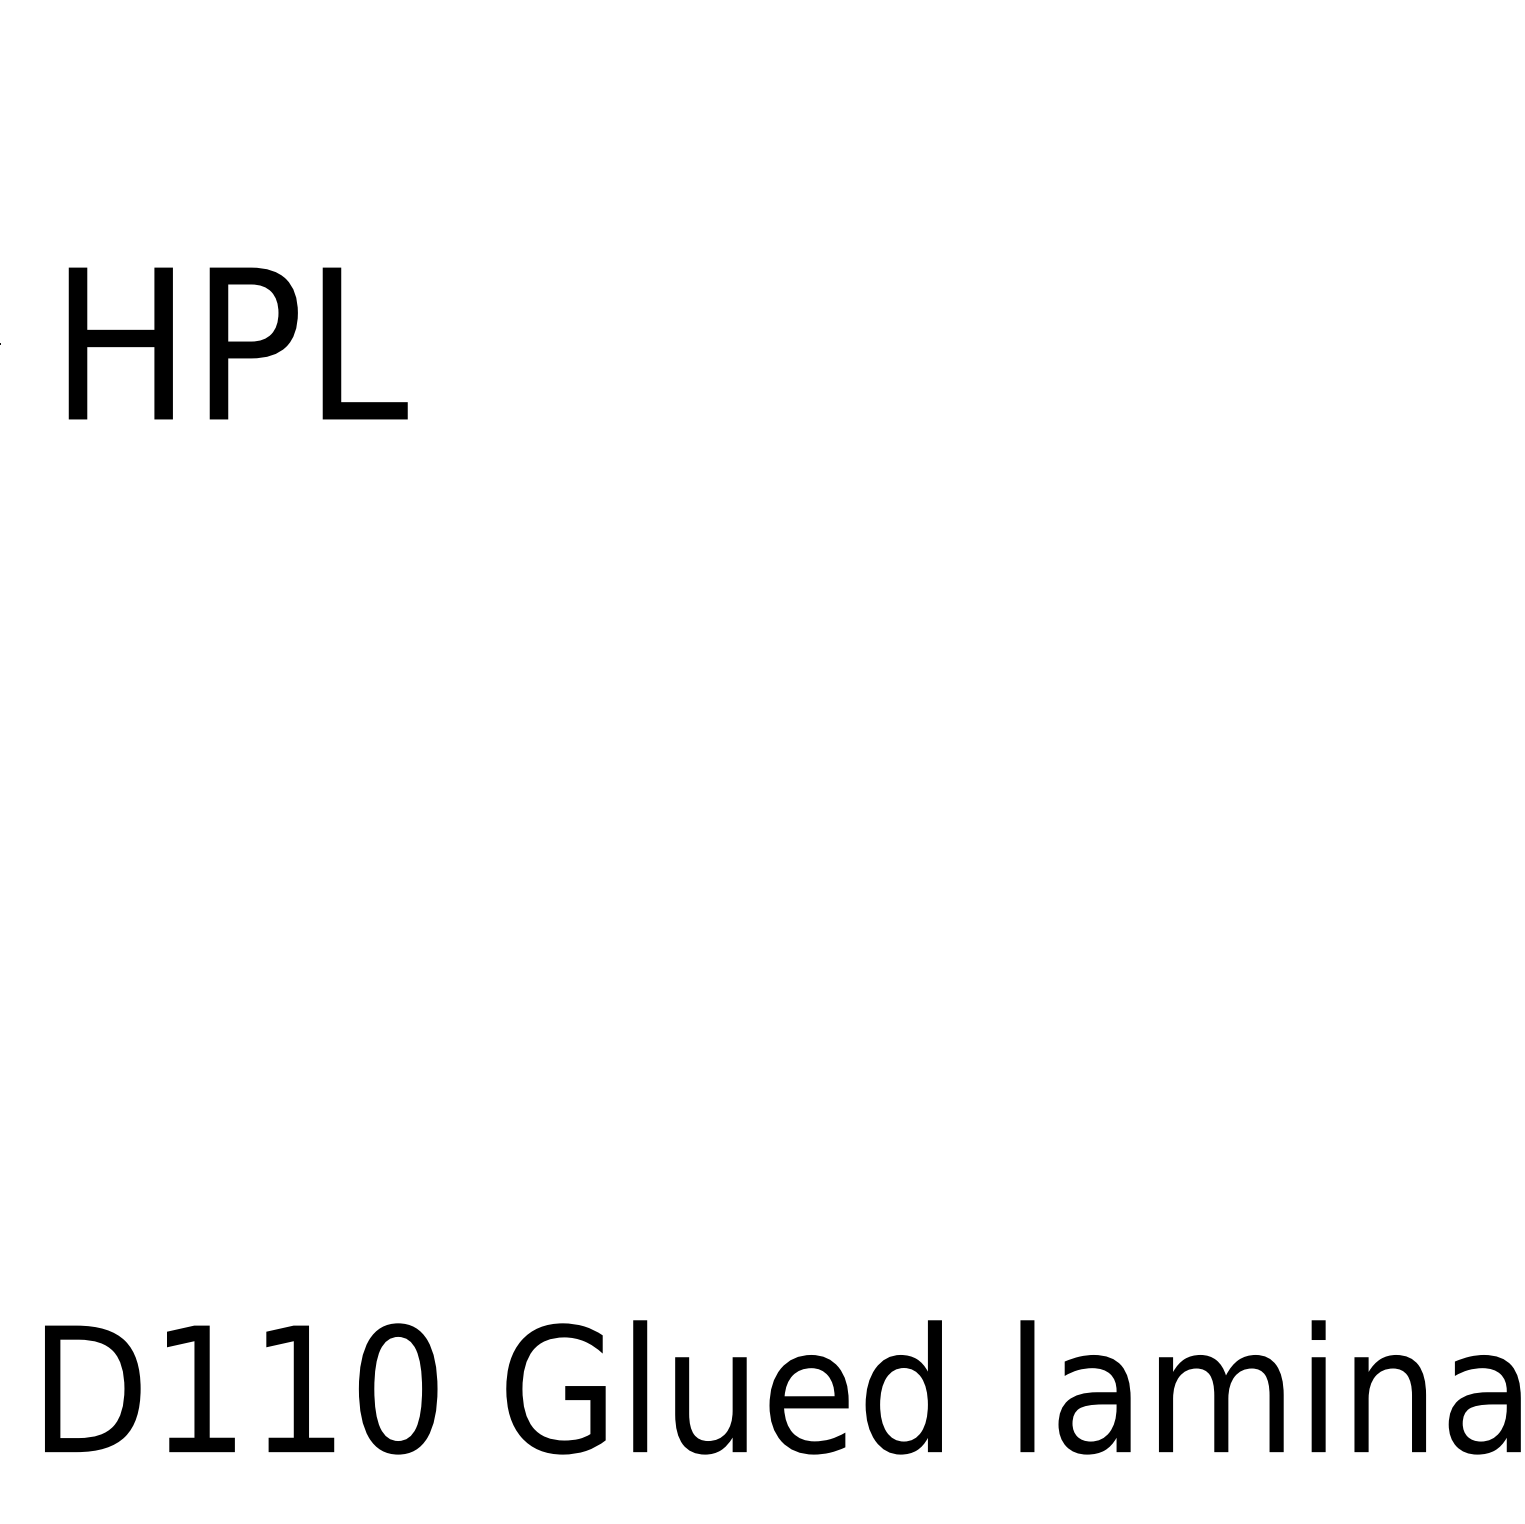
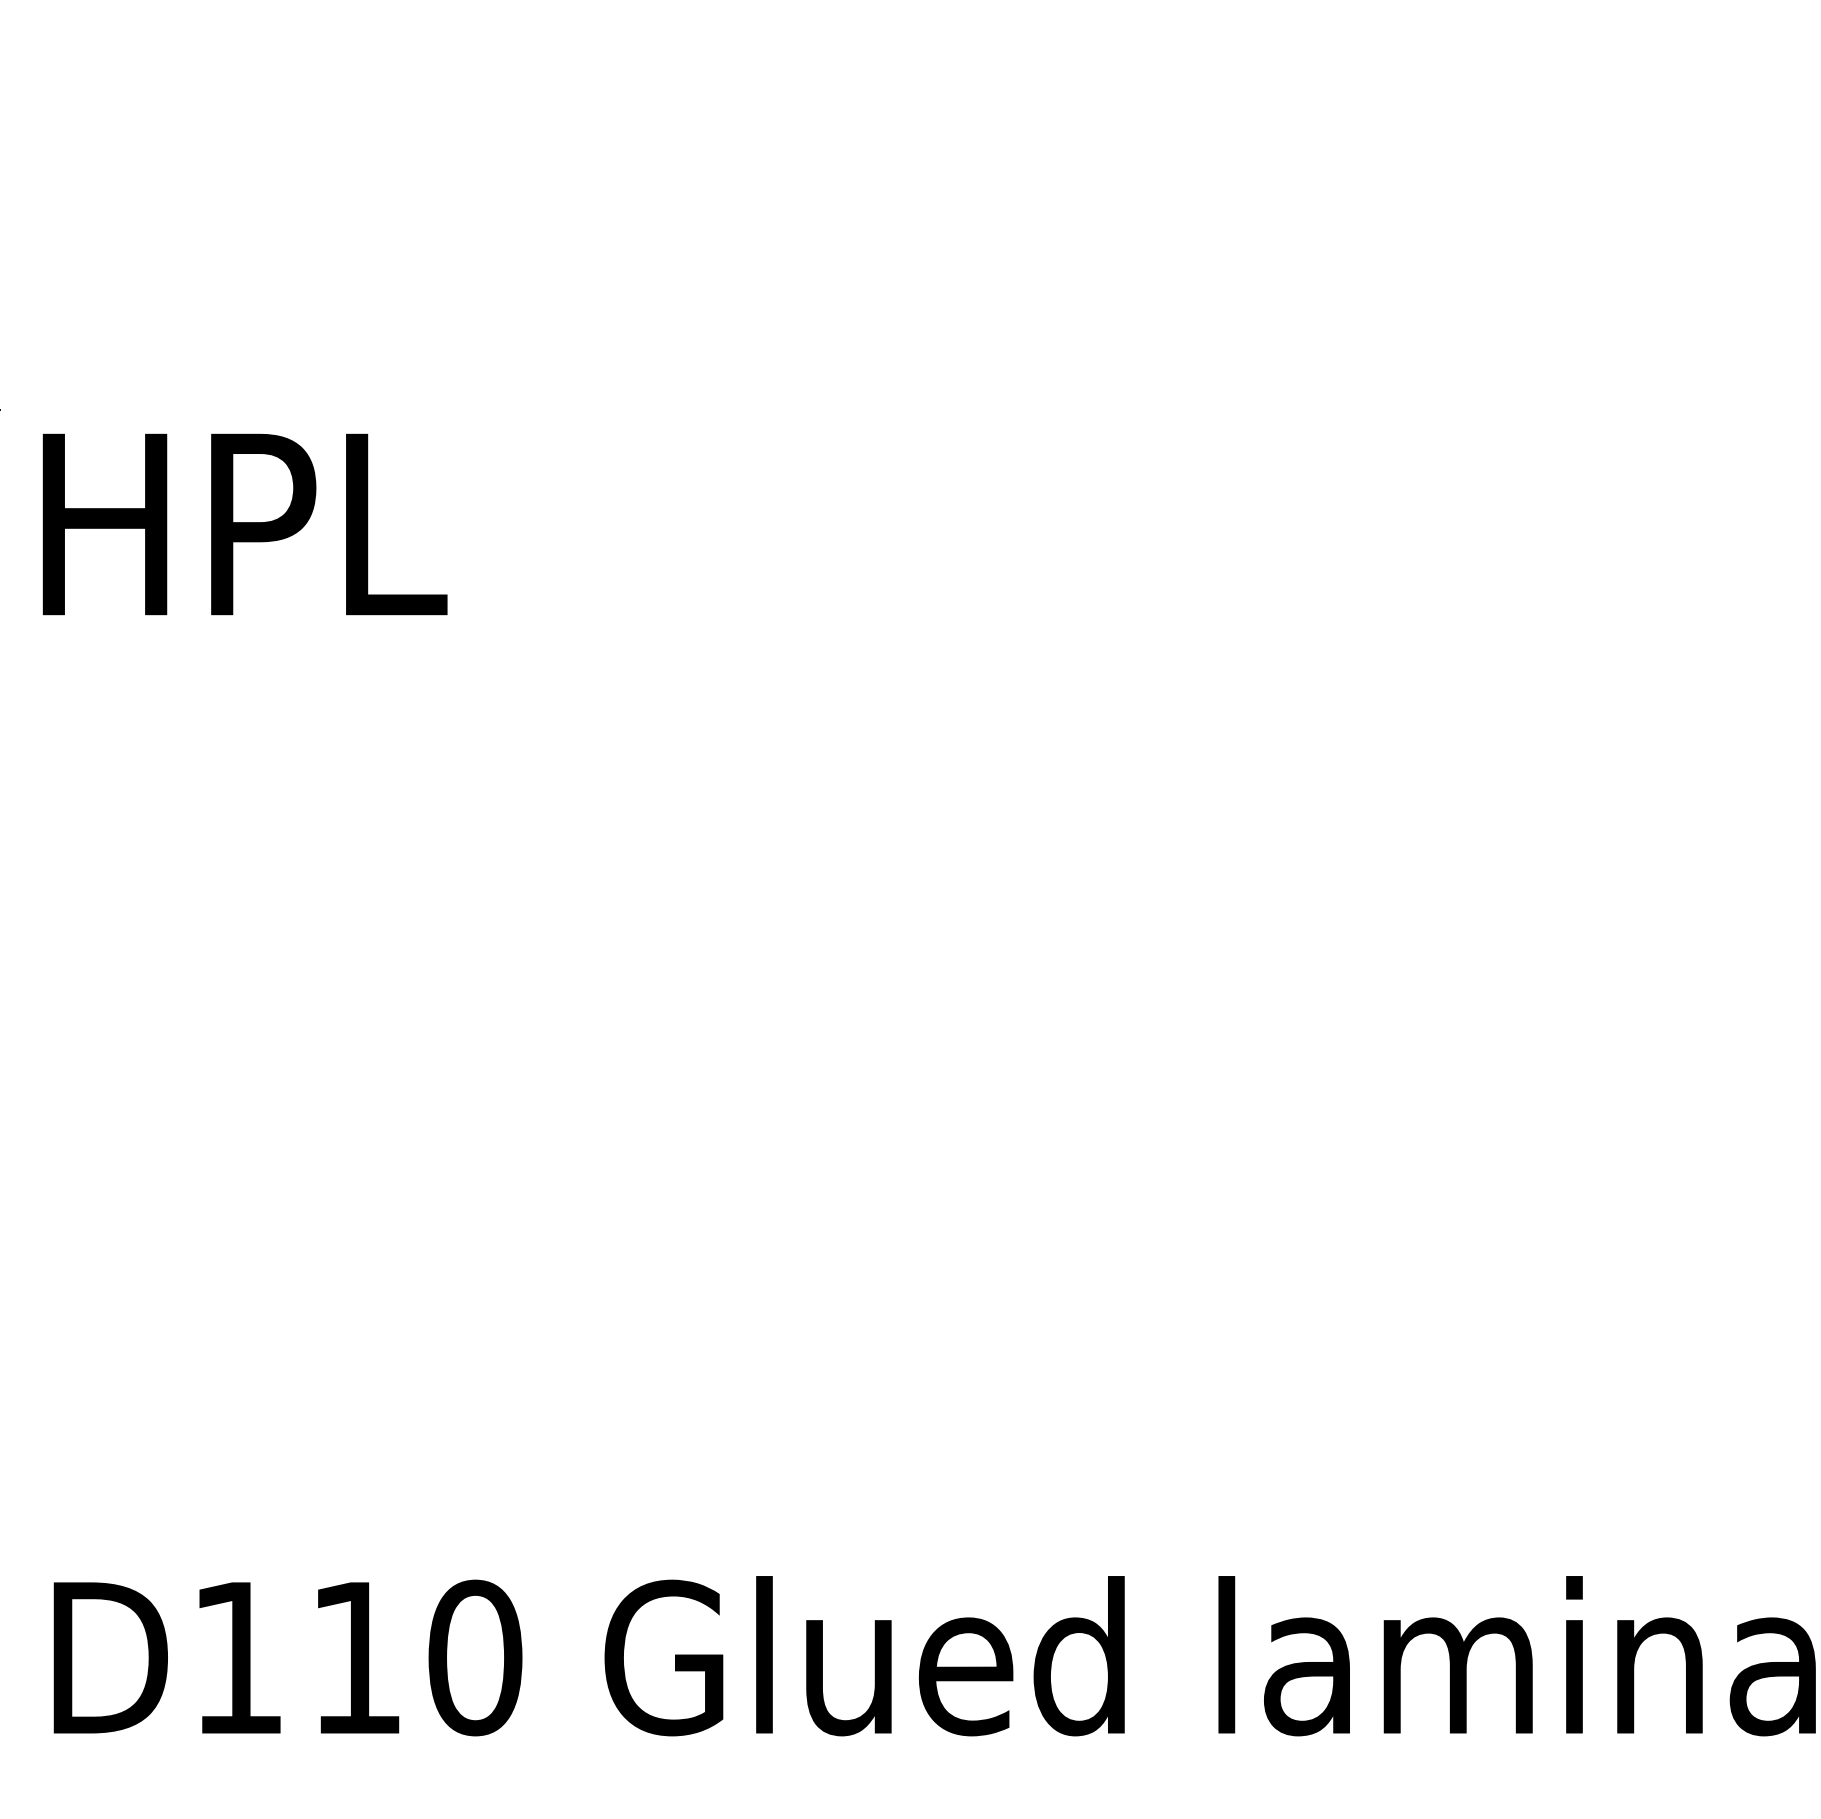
text: (237, 343) -> (244, 524), moved

